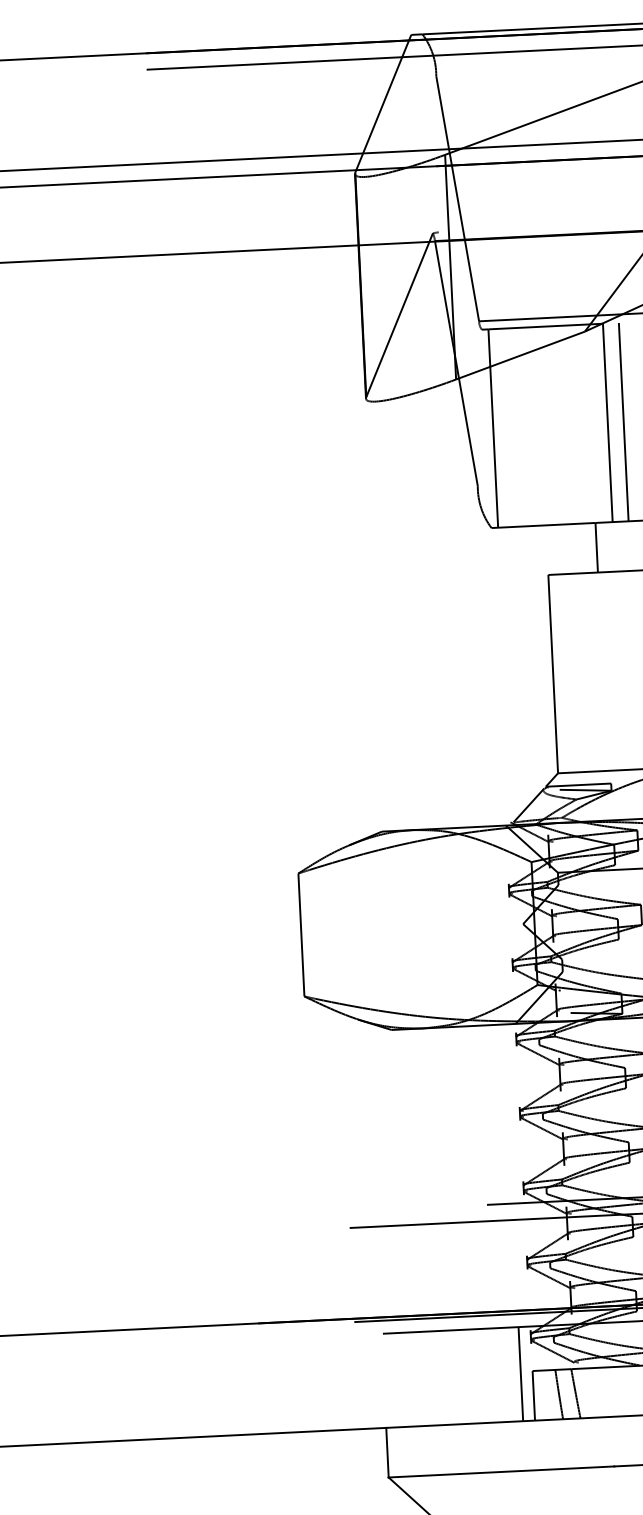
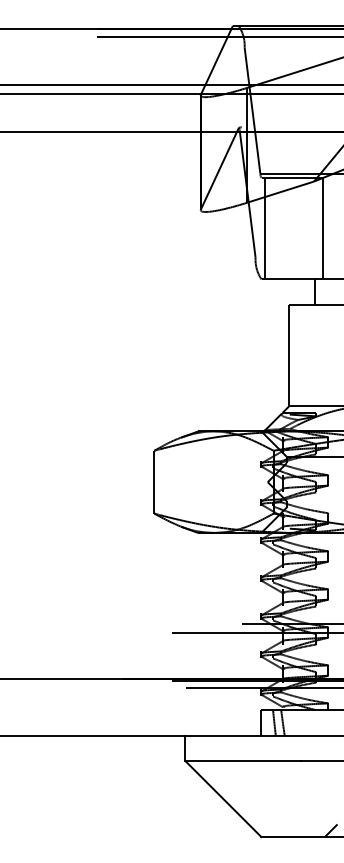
line: (623, 421) -> (331, 228), removed
line: (521, 1373) -> (255, 711), removed

